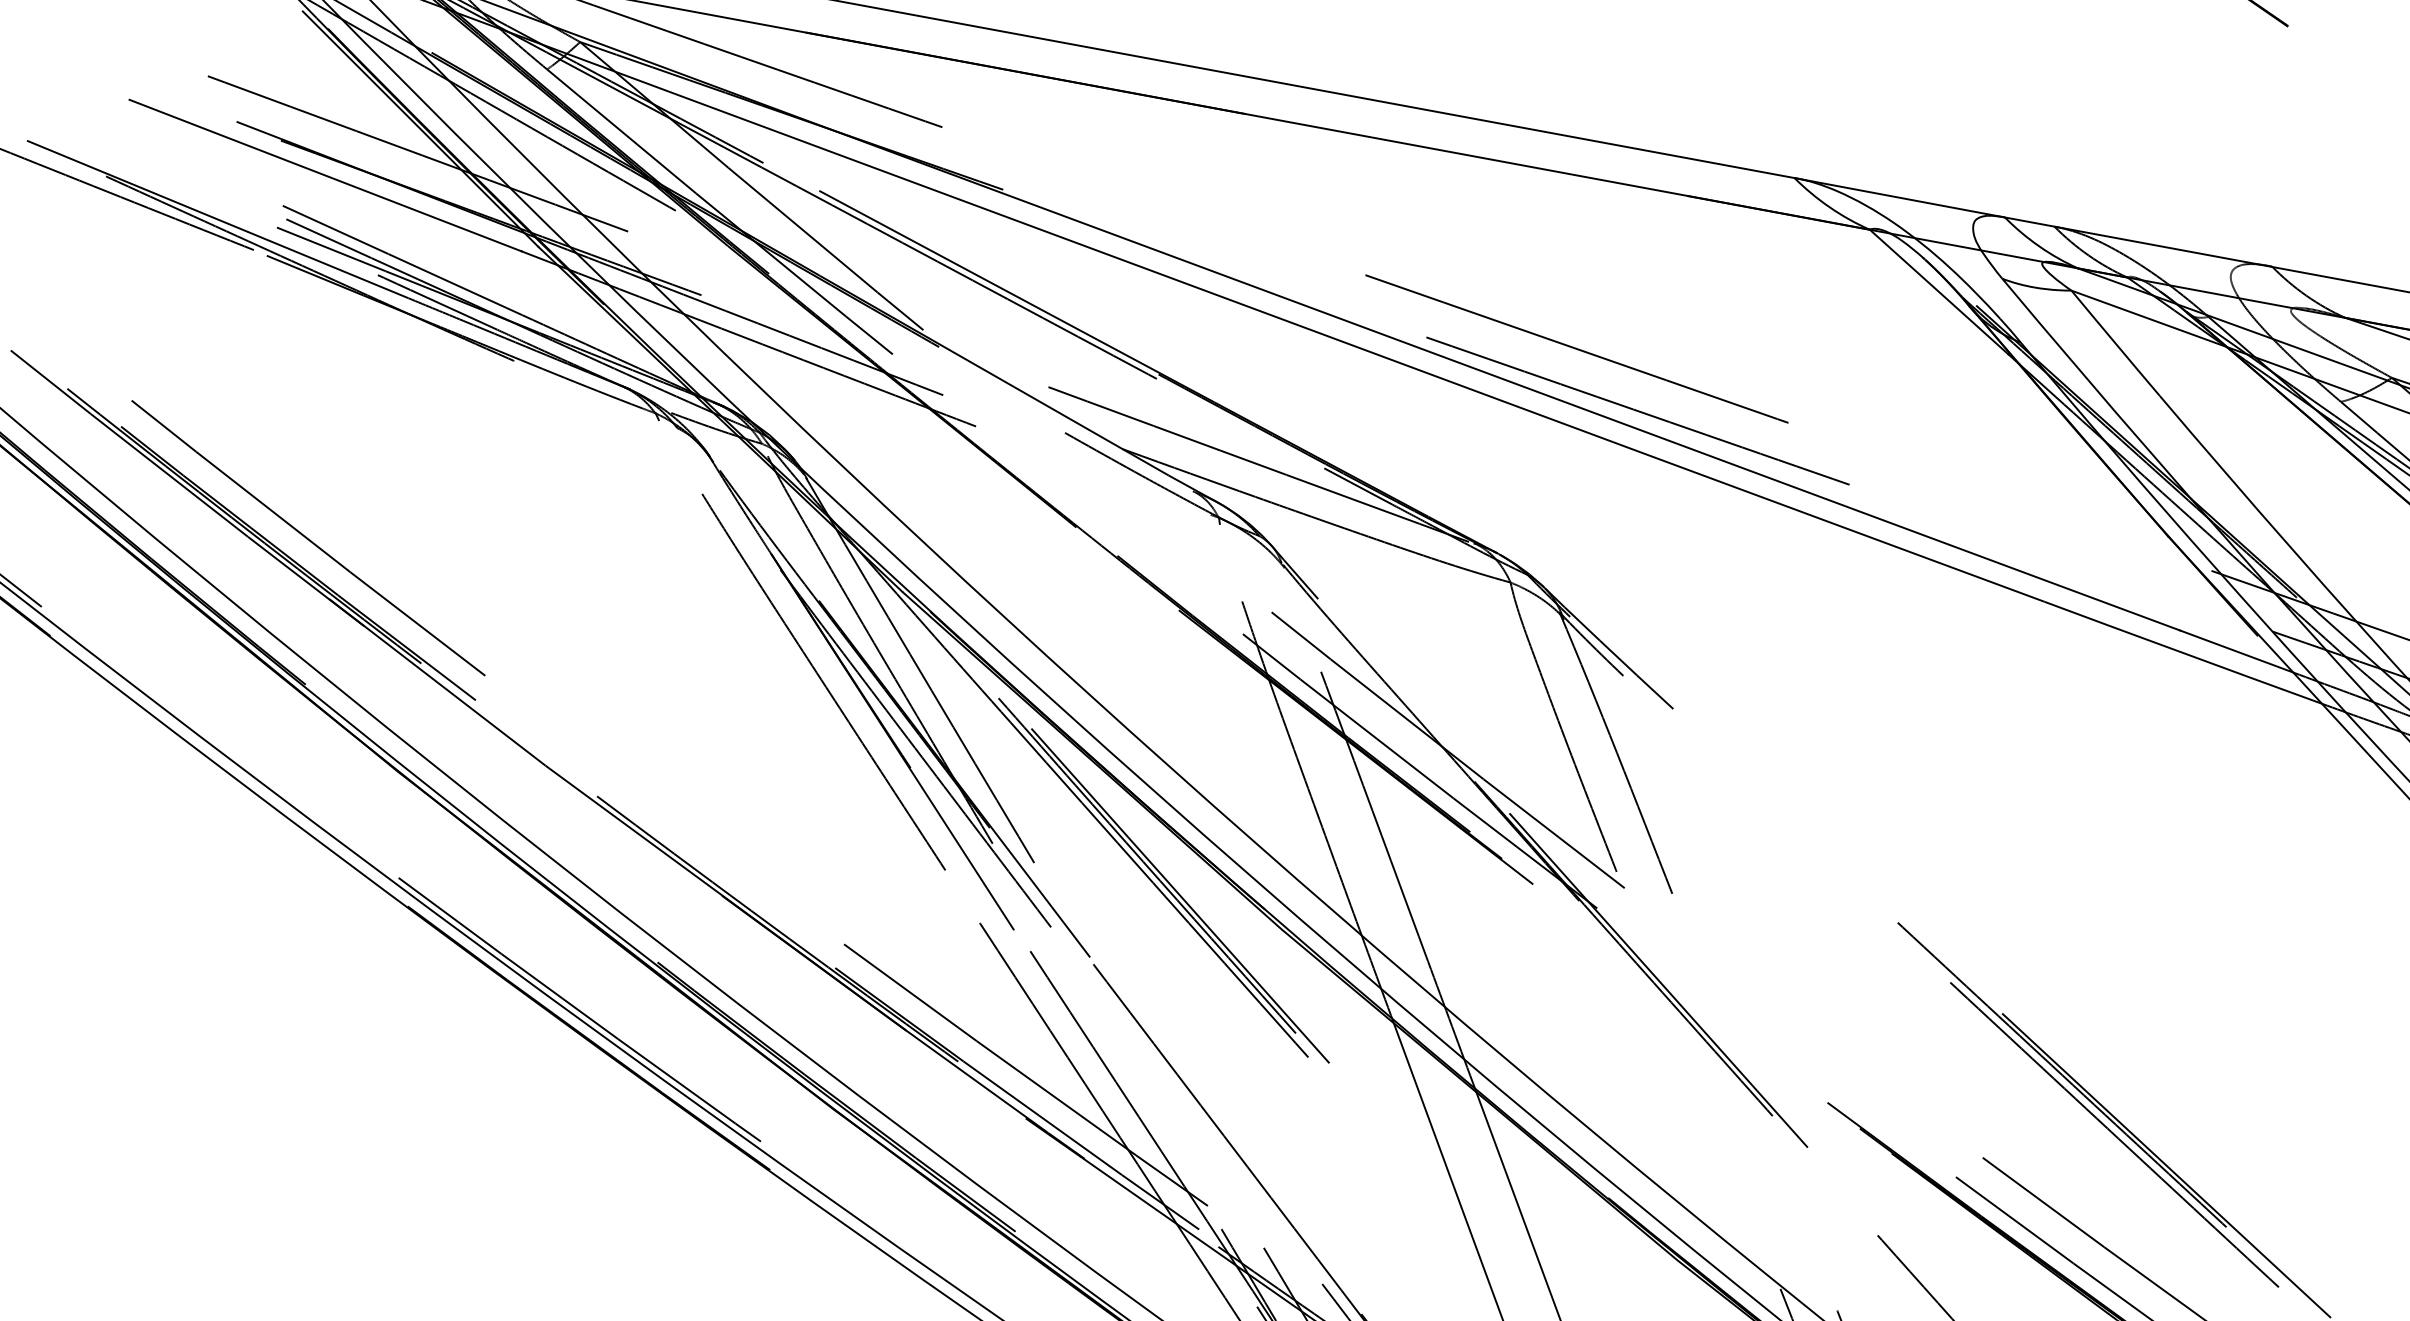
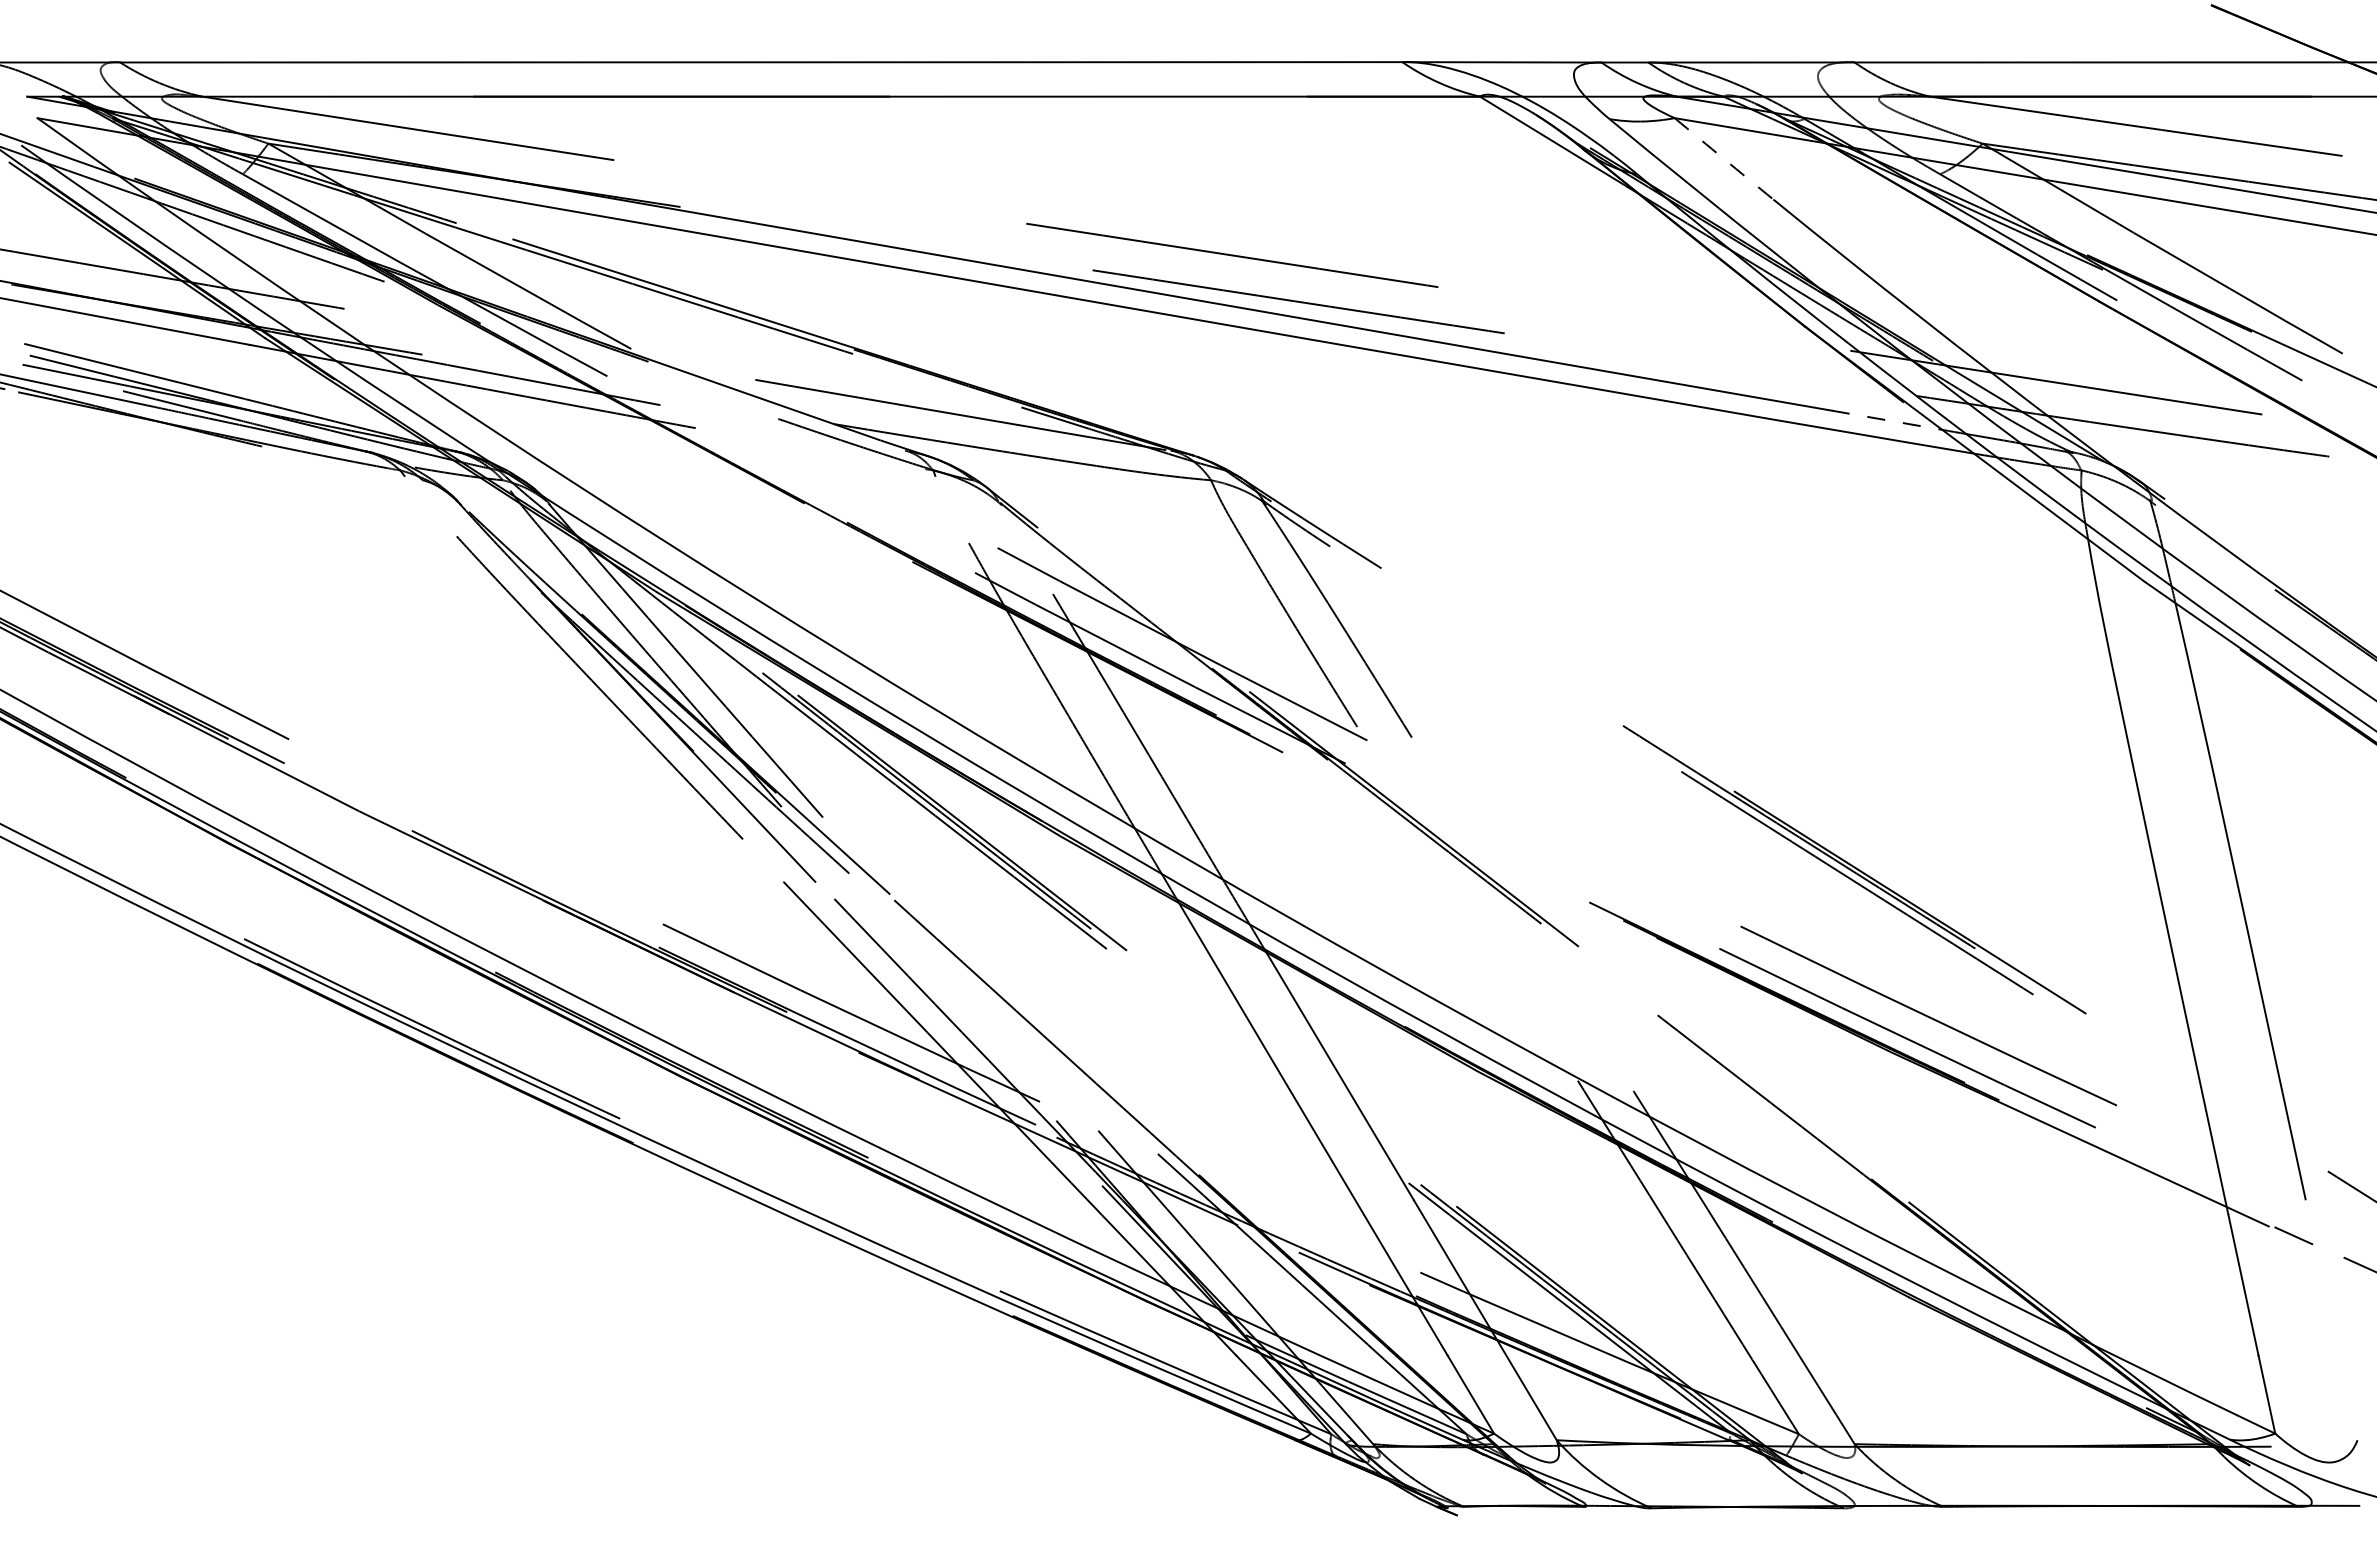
arc: (2115, 342) -> (1723, 158), solid -> dashed
line: (2237, 651) -> (1887, 420), solid -> dashed

